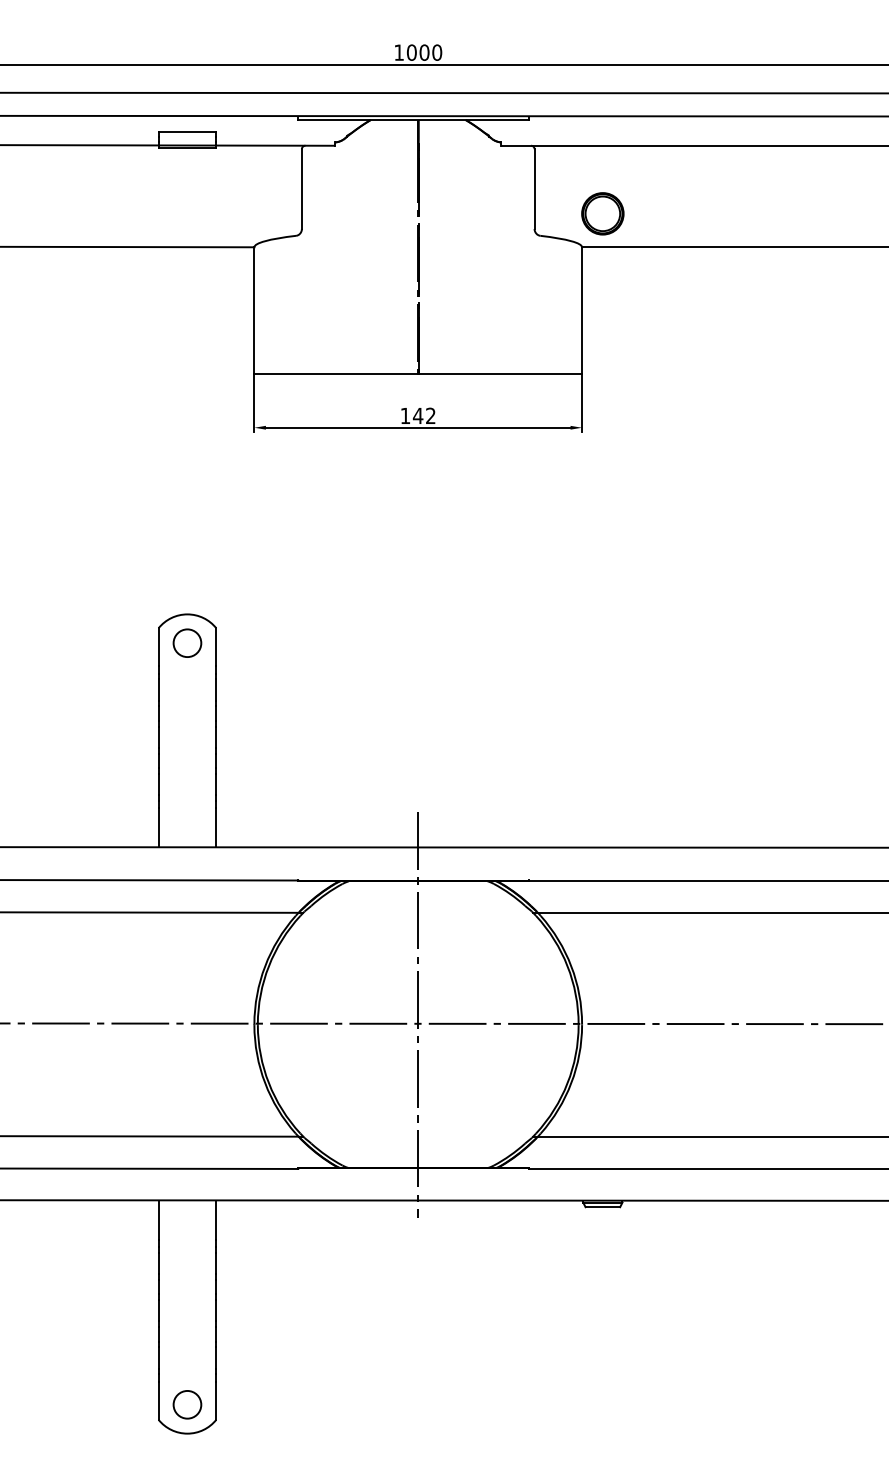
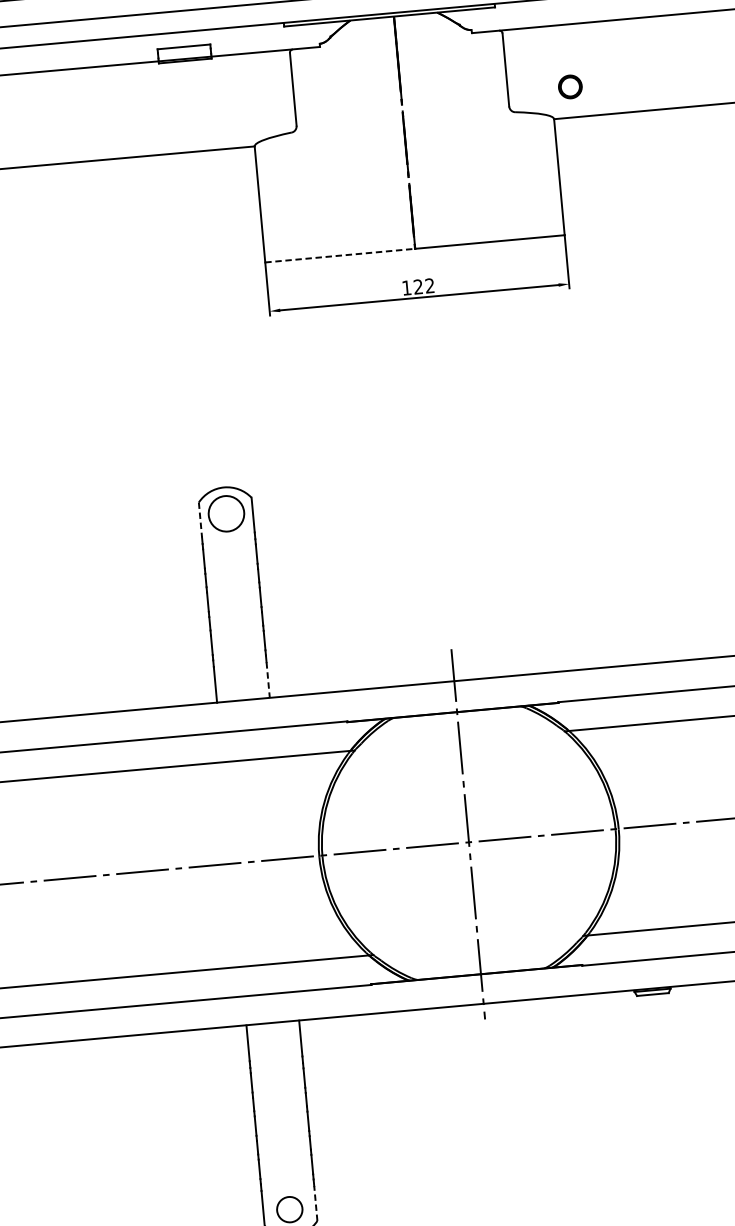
part: (602, 213) -> (569, 86), size x0.6
line: (336, 374) -> (340, 255), solid -> dashed
text: (417, 415) -> (417, 286), 142 -> 122
circle: (187, 643) -> (226, 514), size x1.4
line: (158, 647) -> (200, 520), solid -> dashed
line: (216, 827) -> (268, 679), solid -> dashed
line: (216, 1400) -> (315, 1203), solid -> dashed

